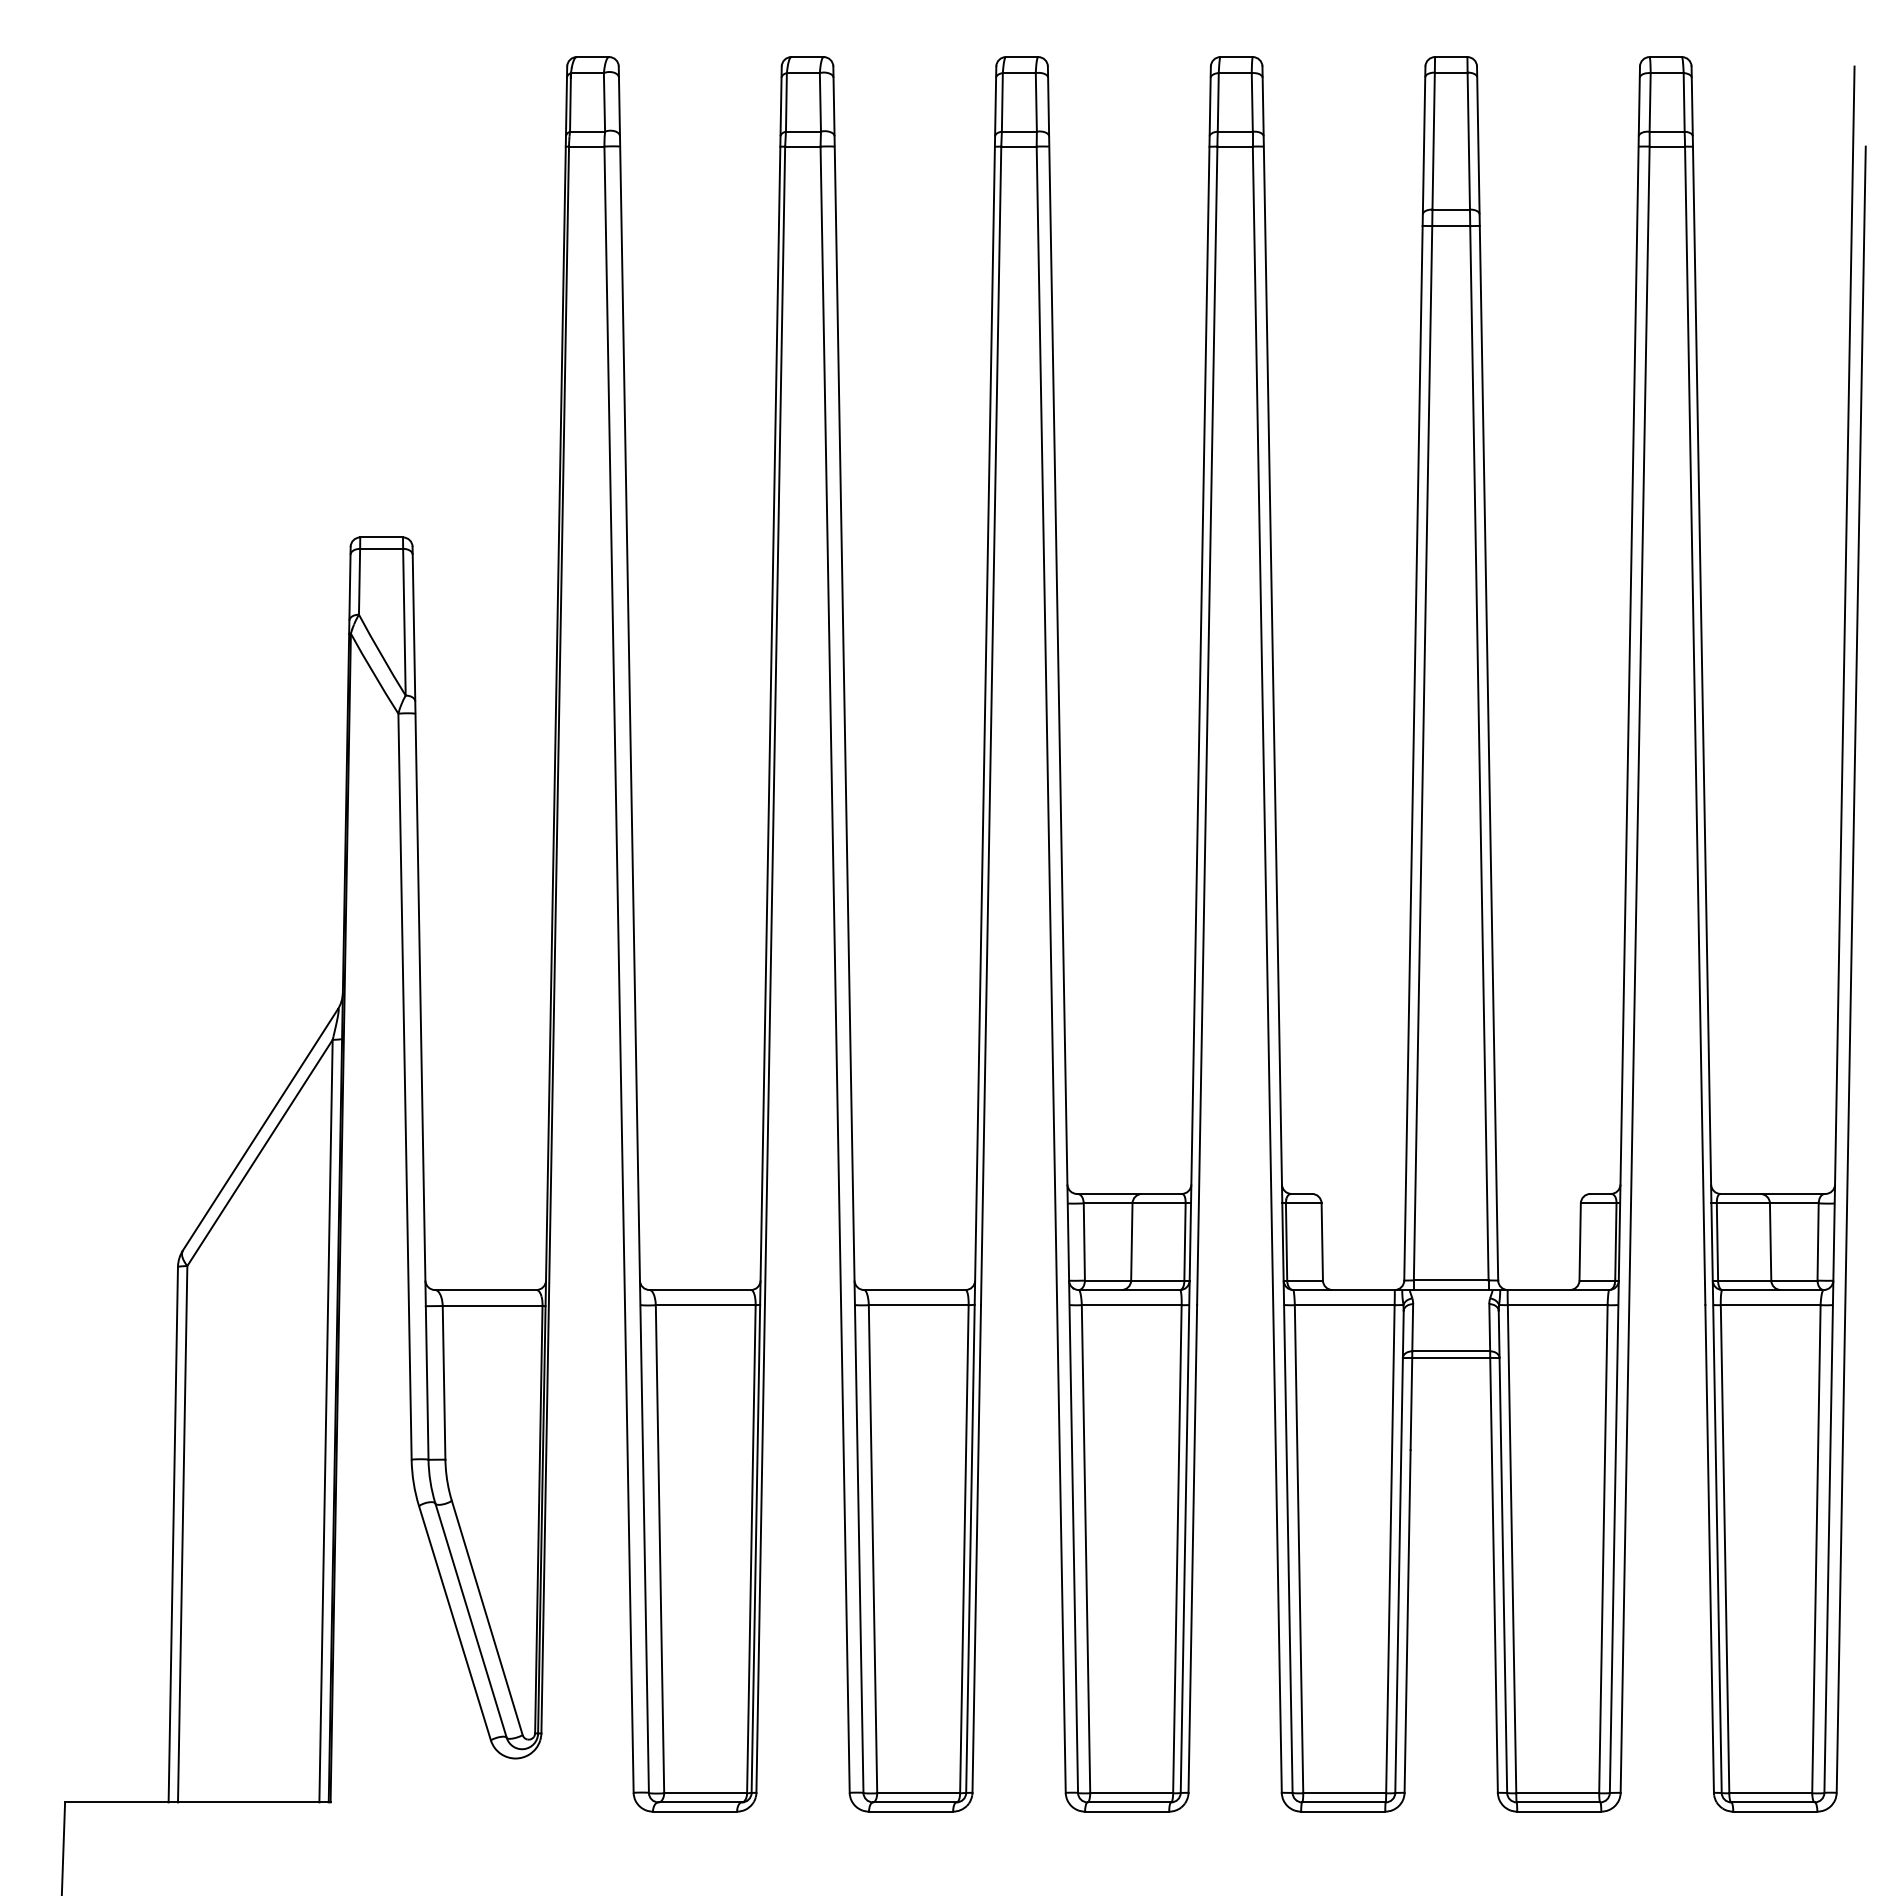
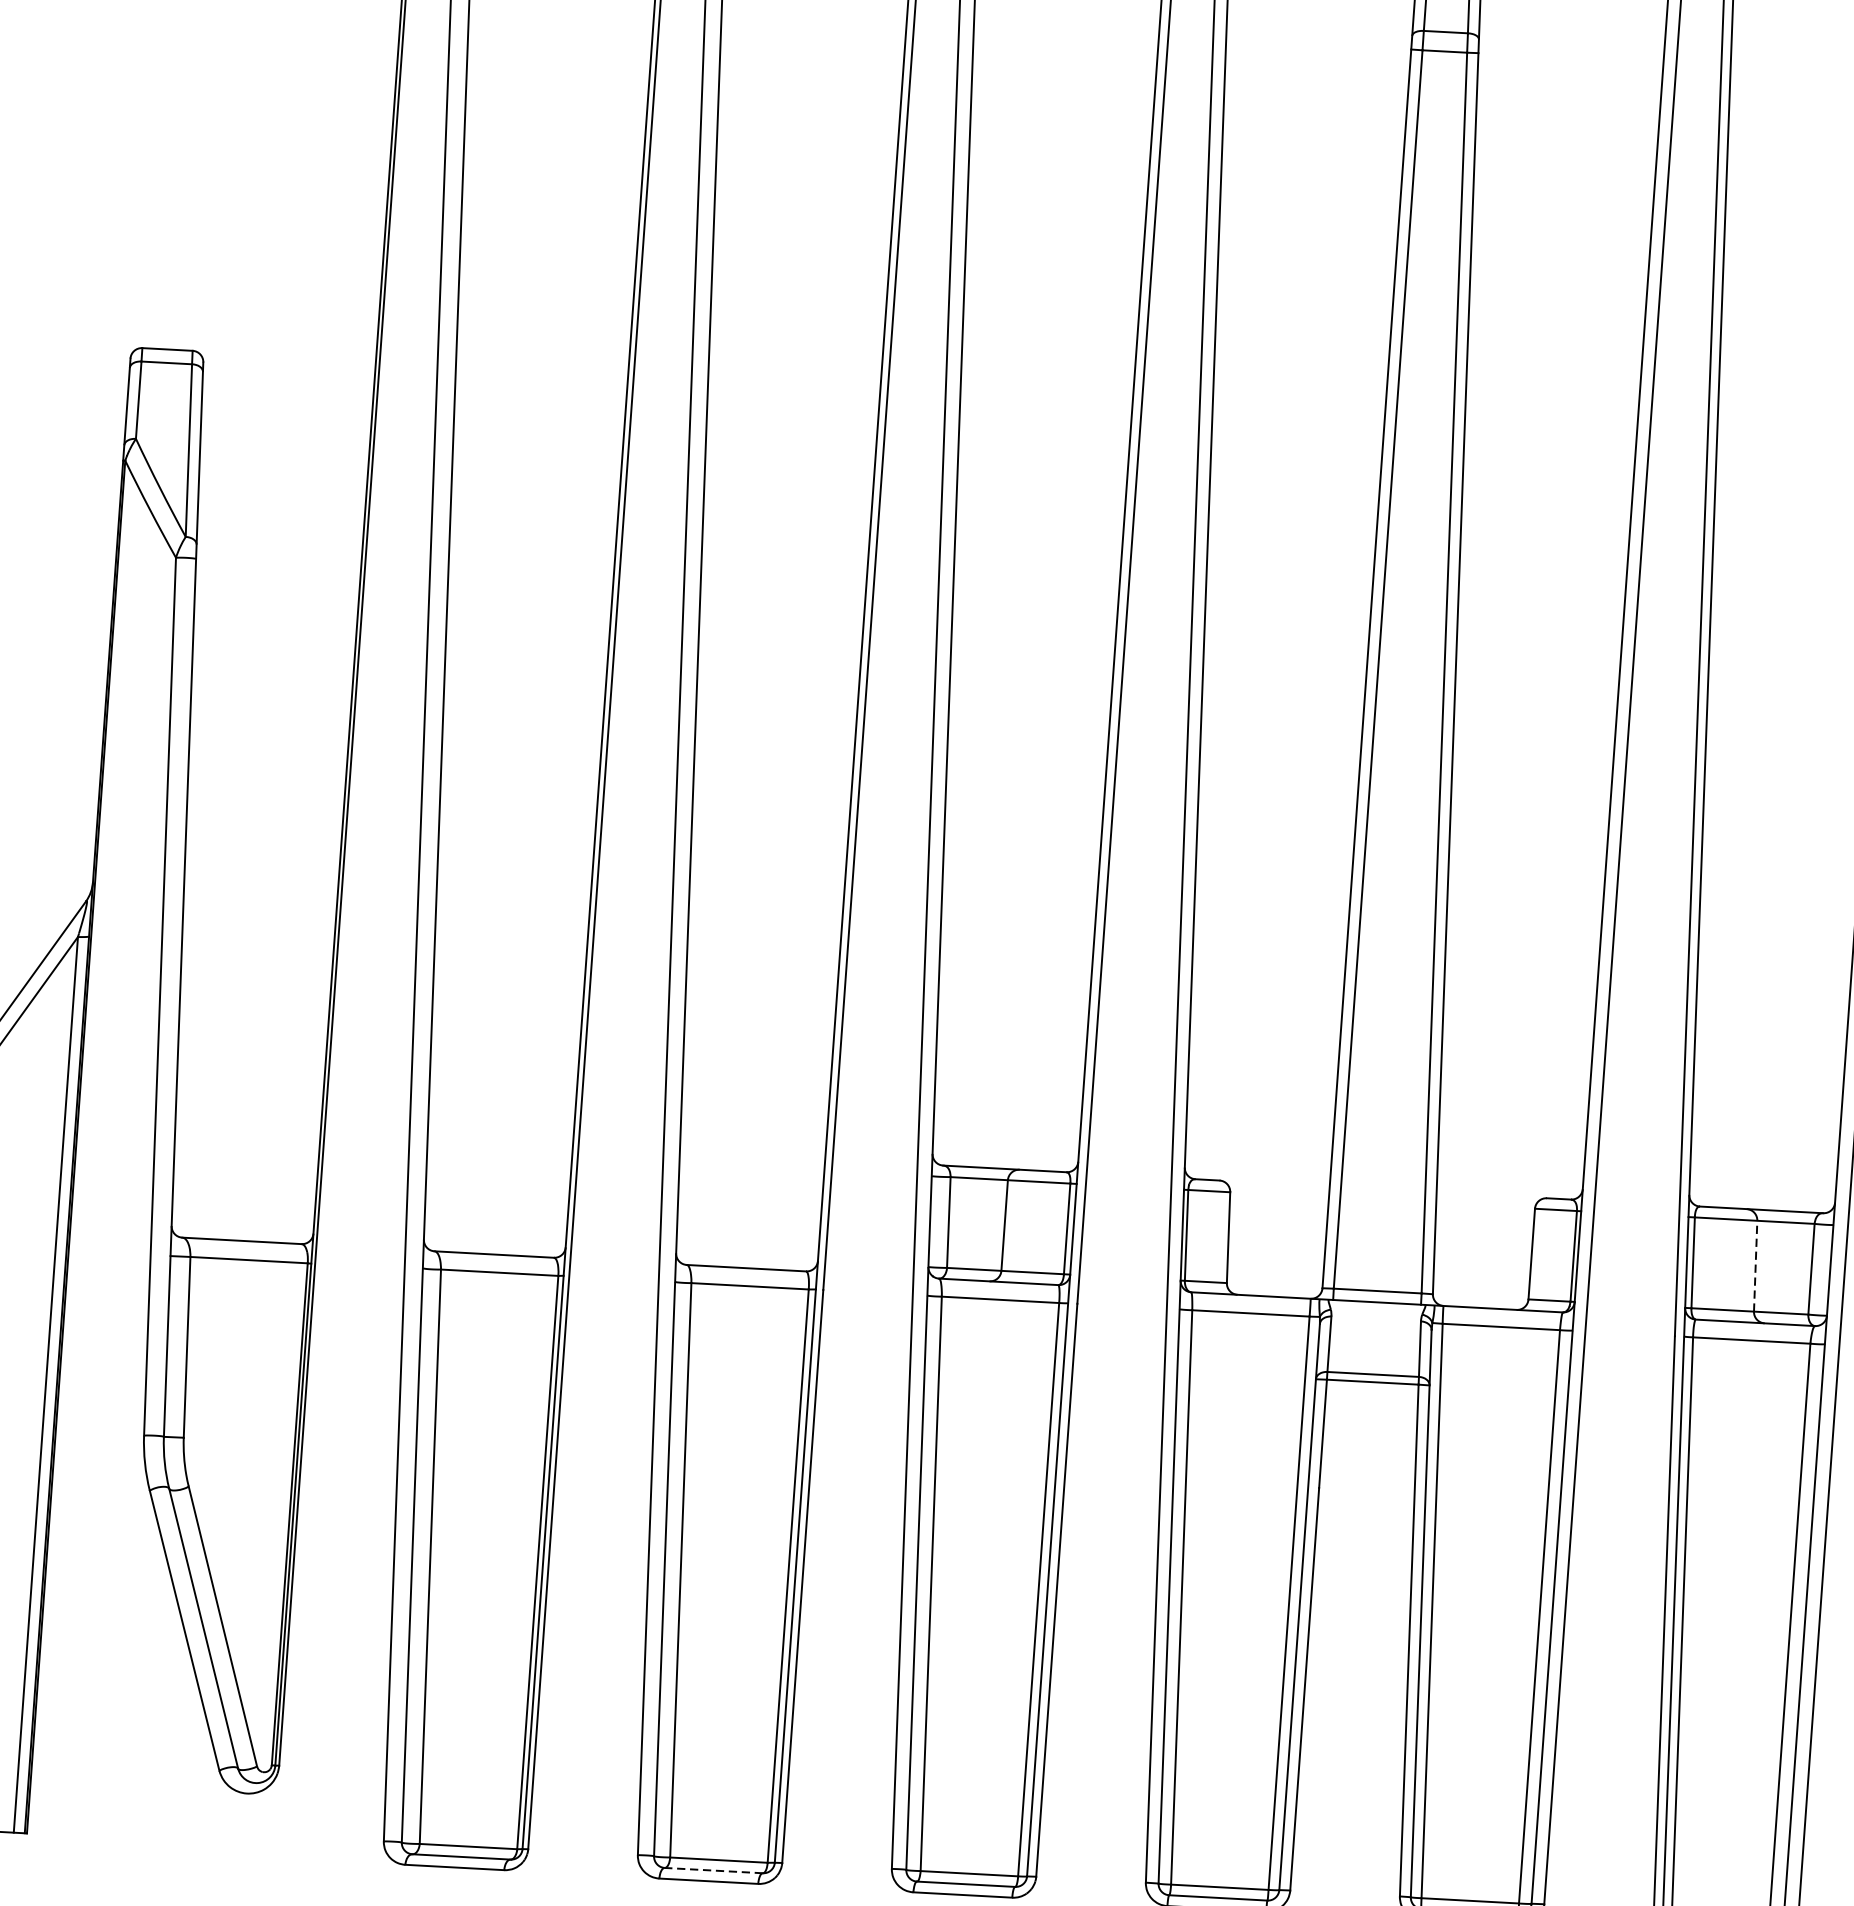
line: (1770, 1241) -> (1755, 1265), solid -> dashed
line: (914, 1802) -> (713, 1870), solid -> dashed

